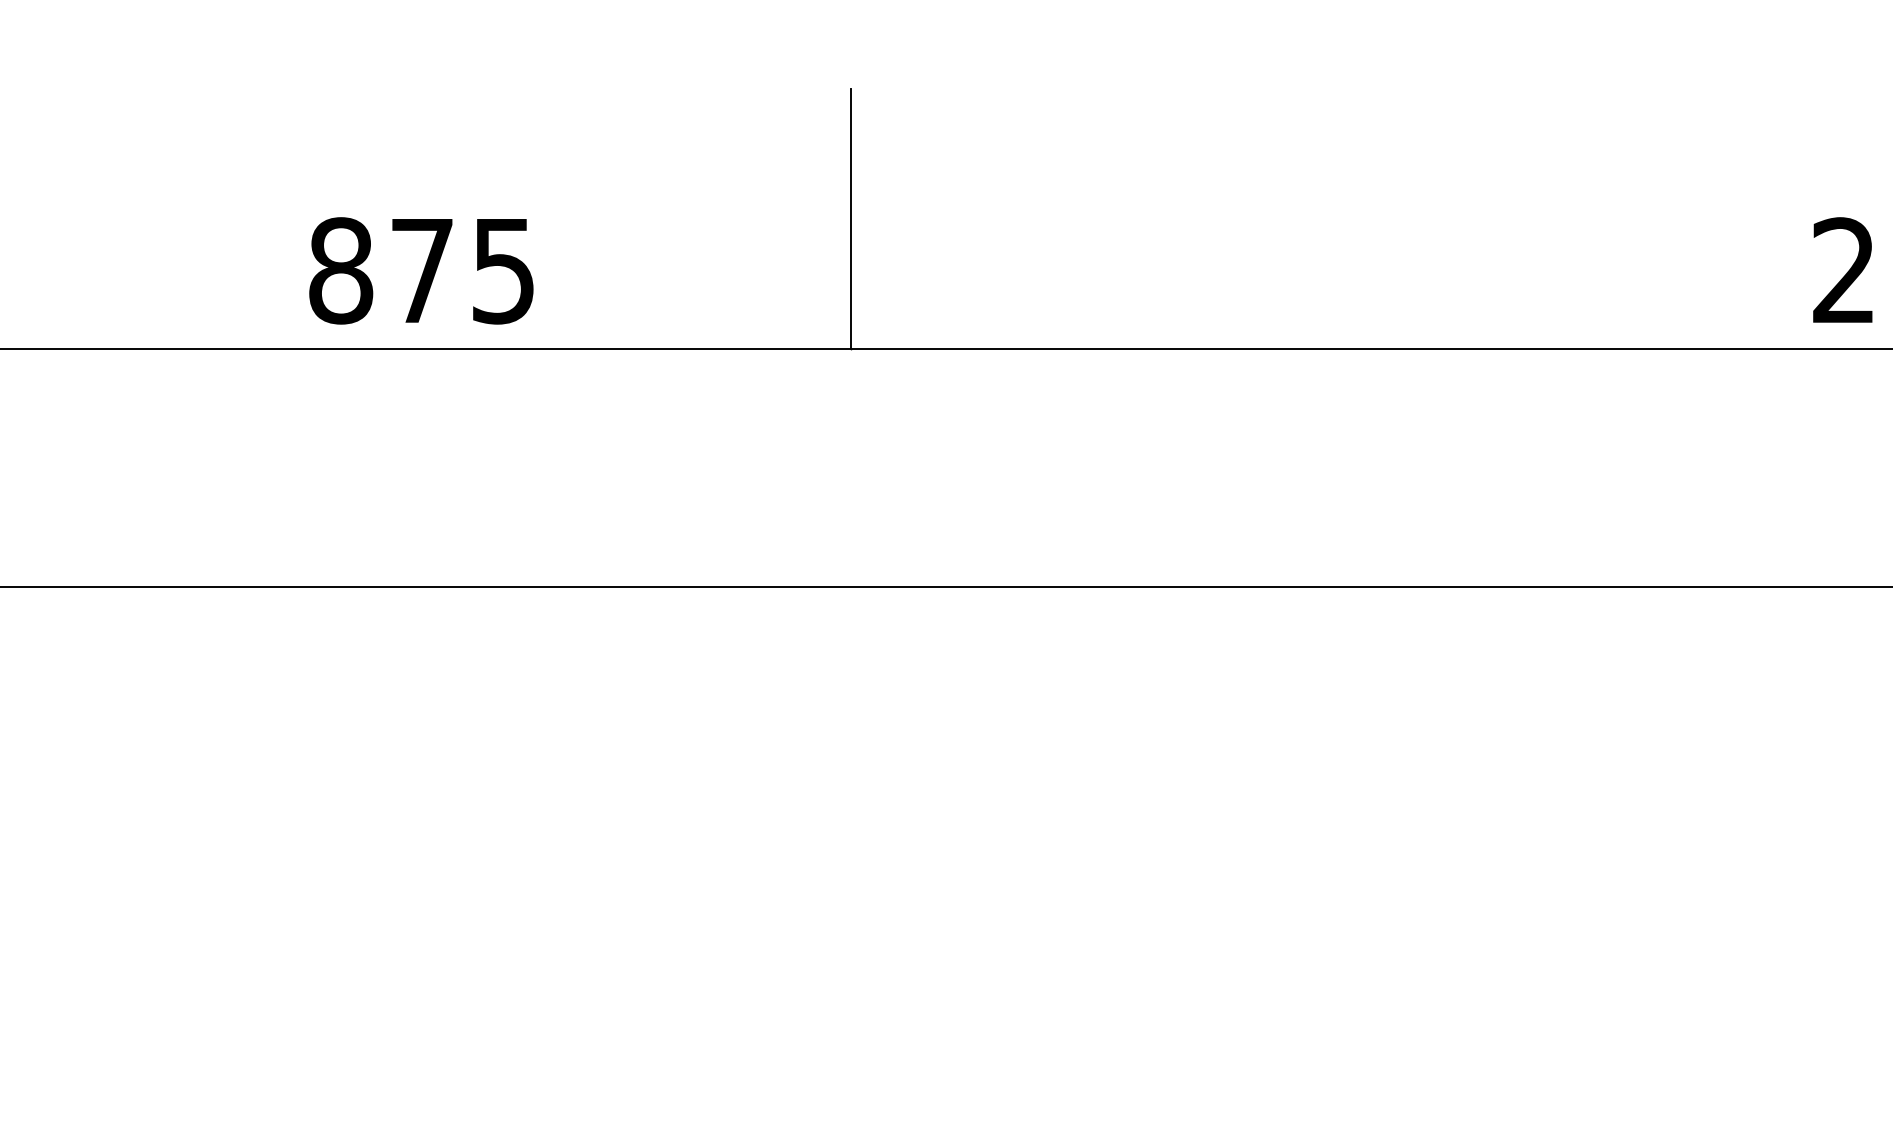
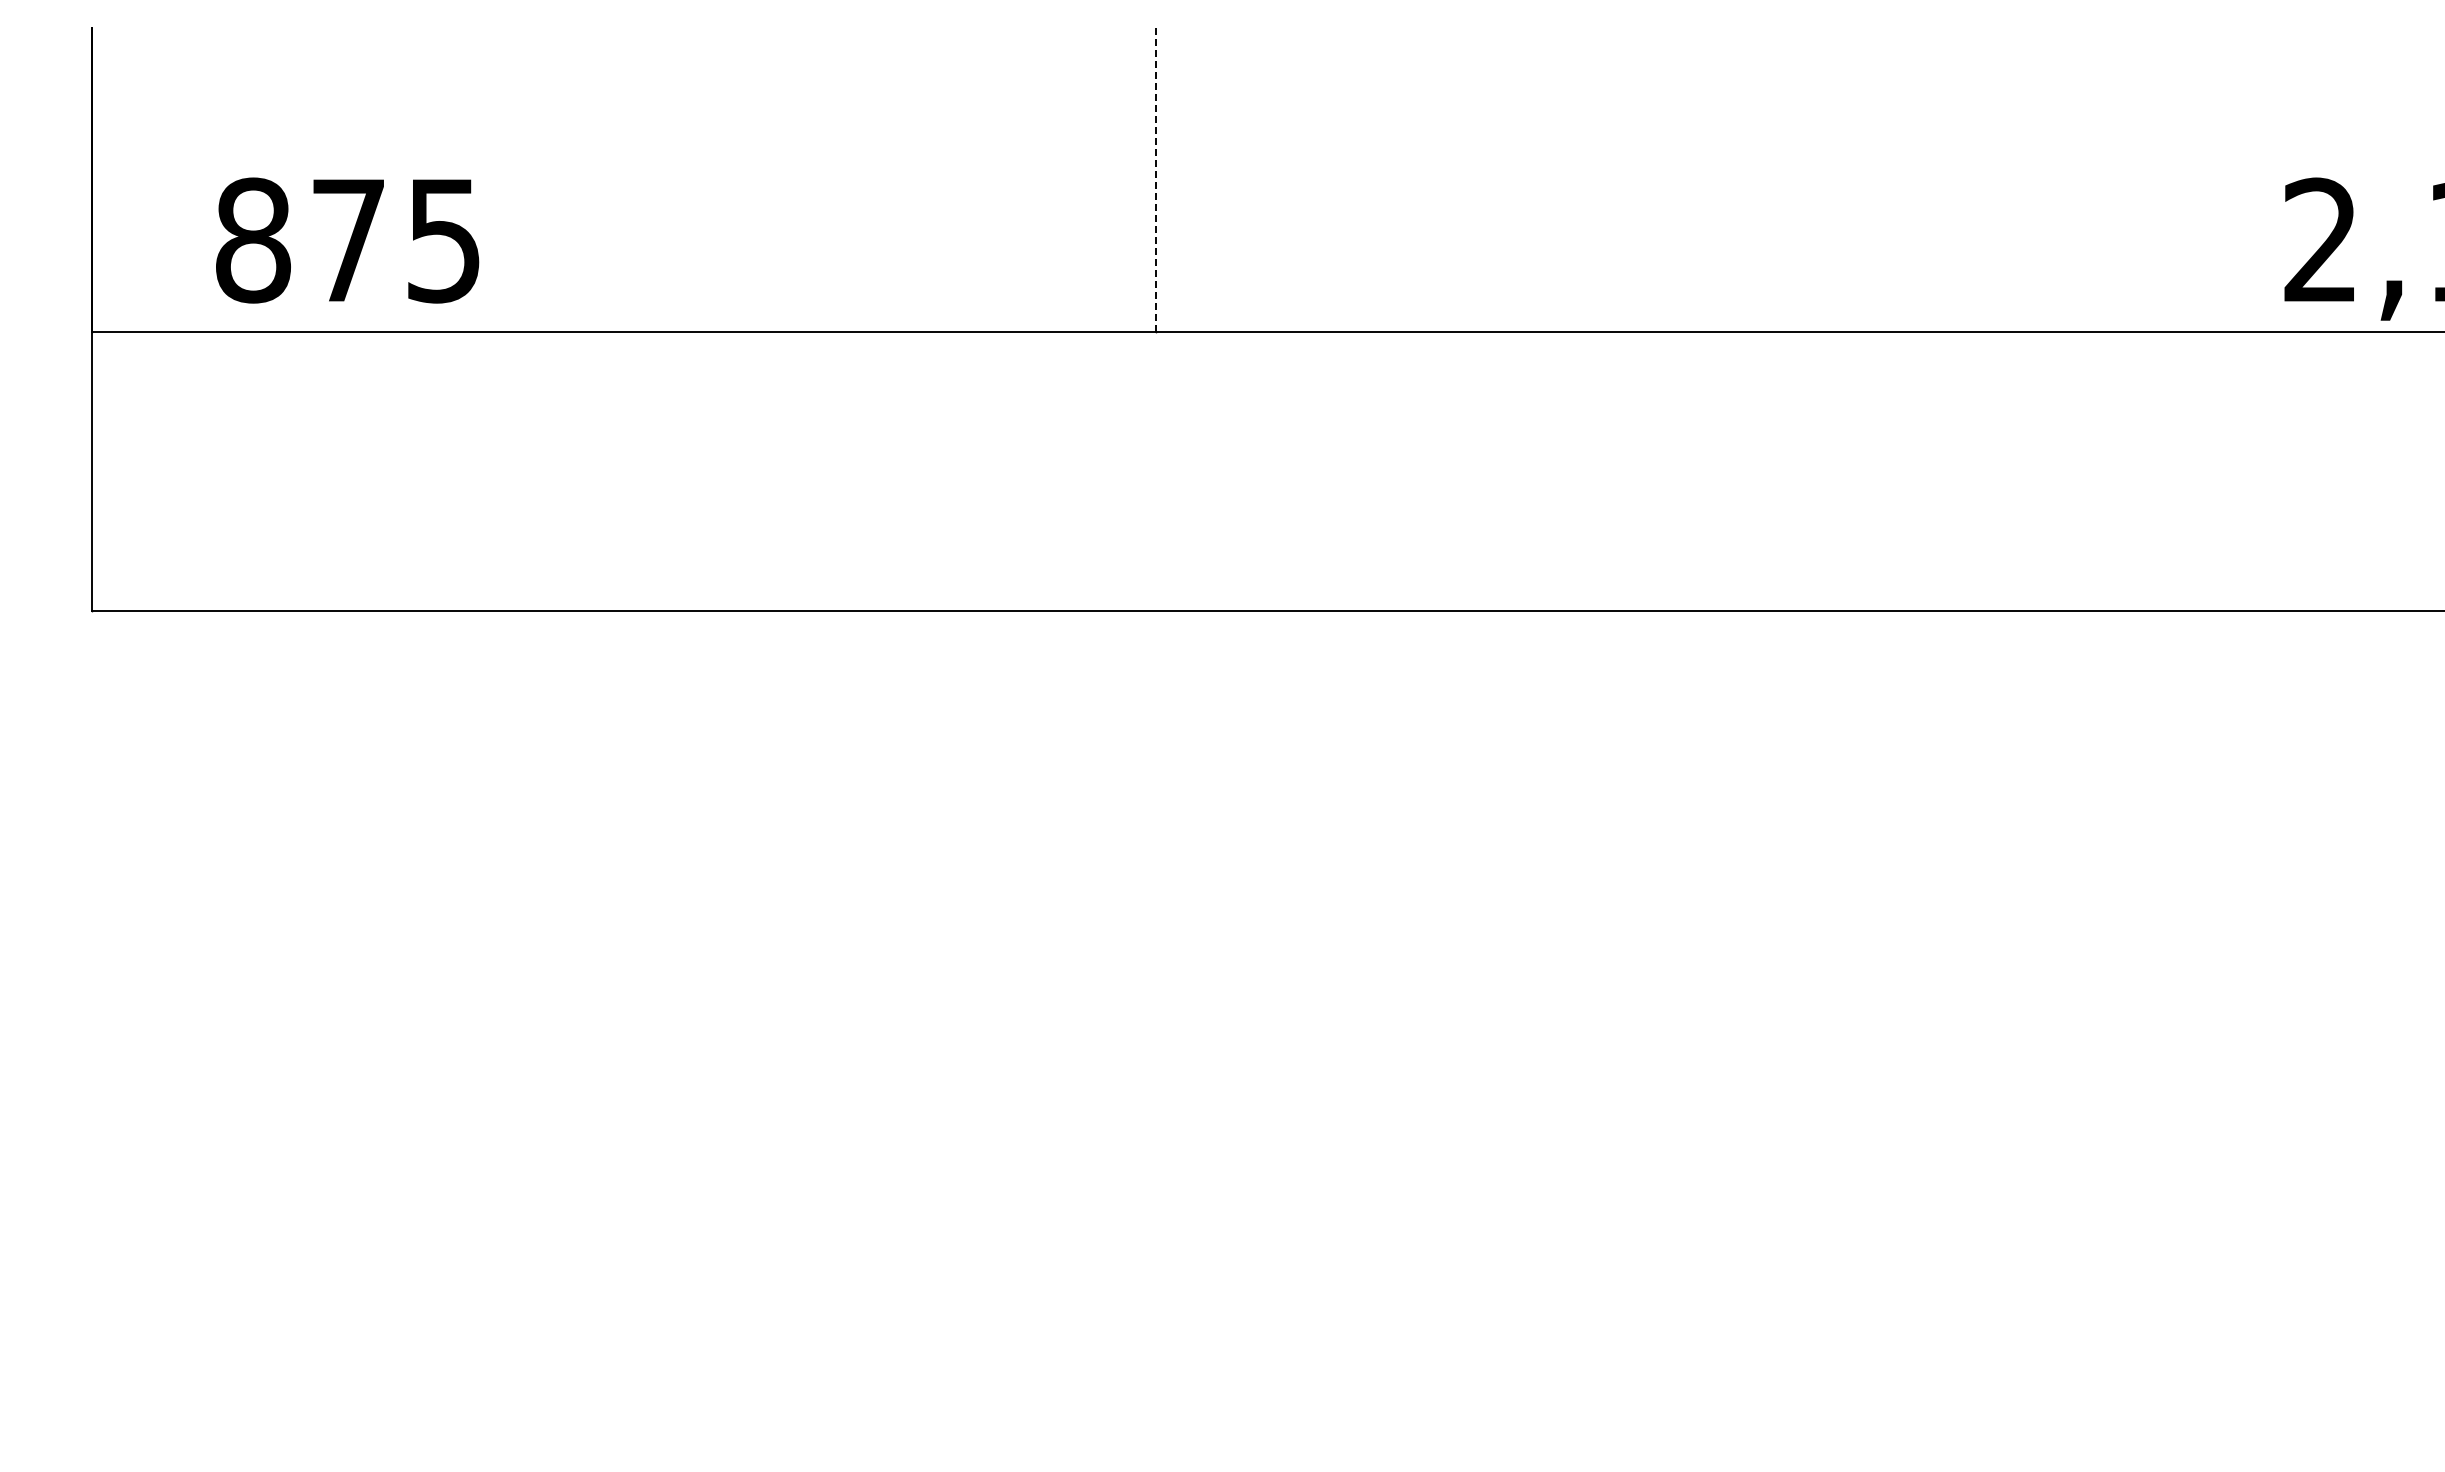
line: (851, 218) -> (1156, 179), solid -> dashed
text: (421, 270) -> (347, 240), moved

